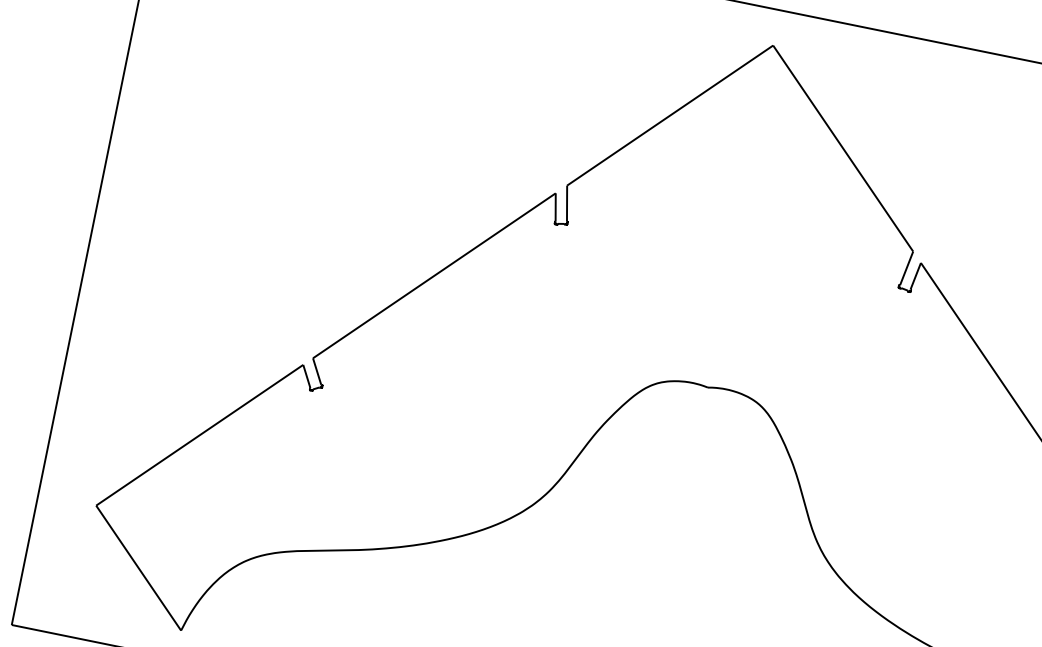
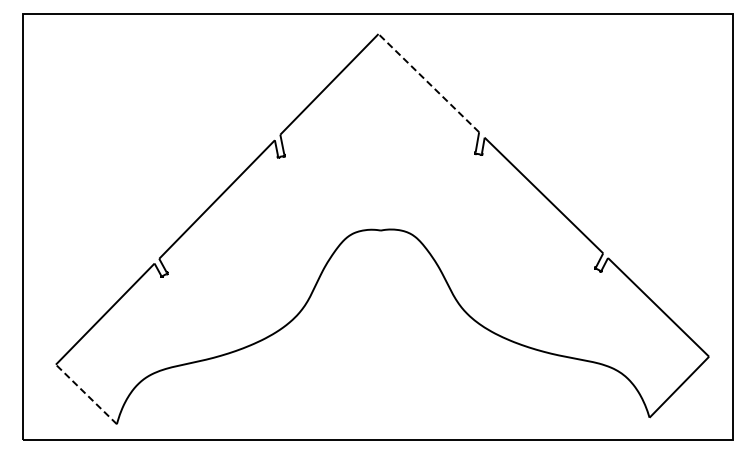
line: (842, 147) -> (428, 82), solid -> dashed
line: (138, 568) -> (86, 394), solid -> dashed

